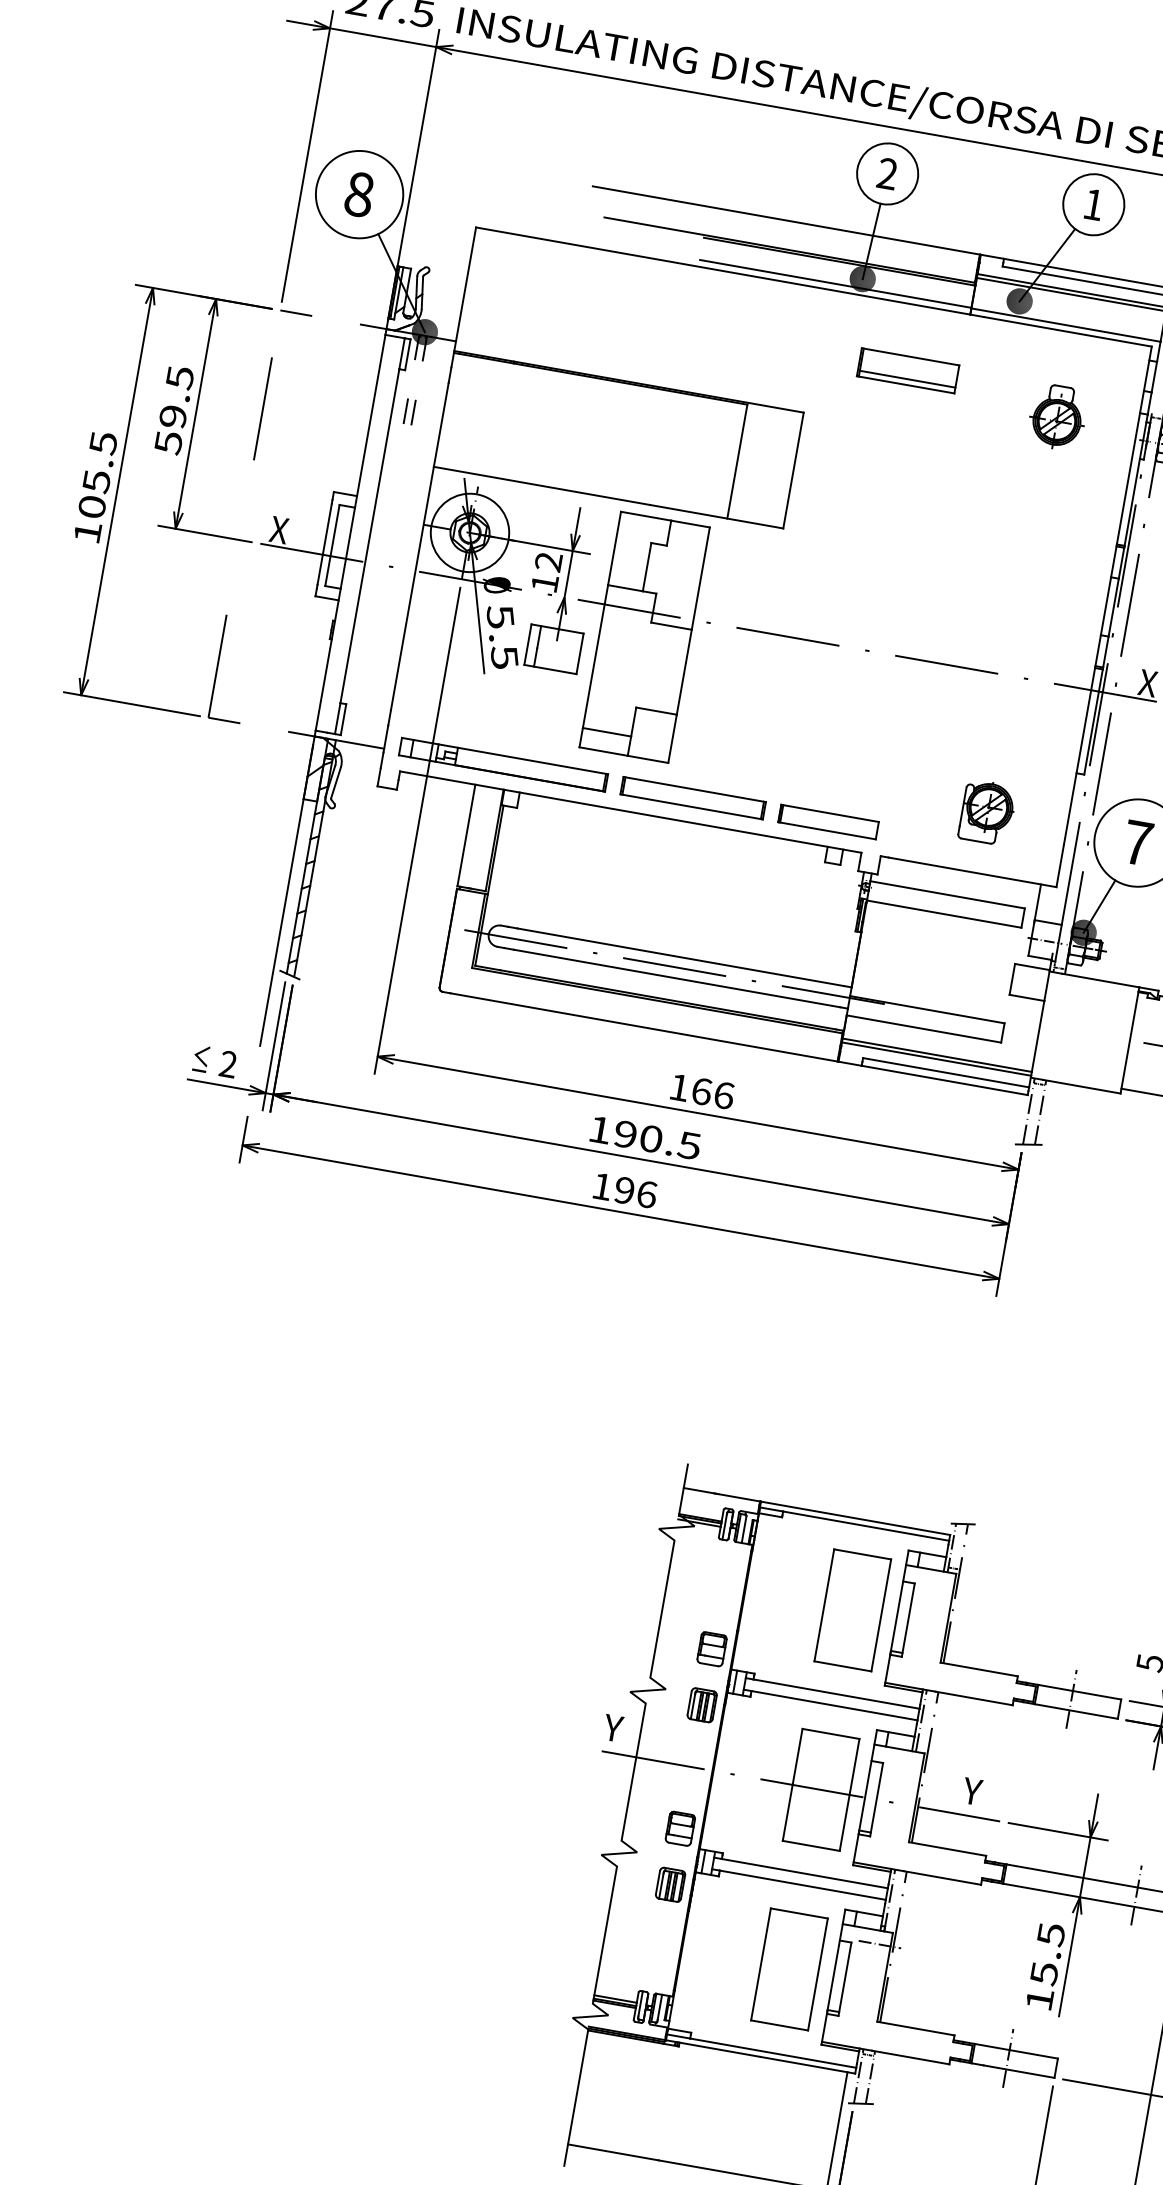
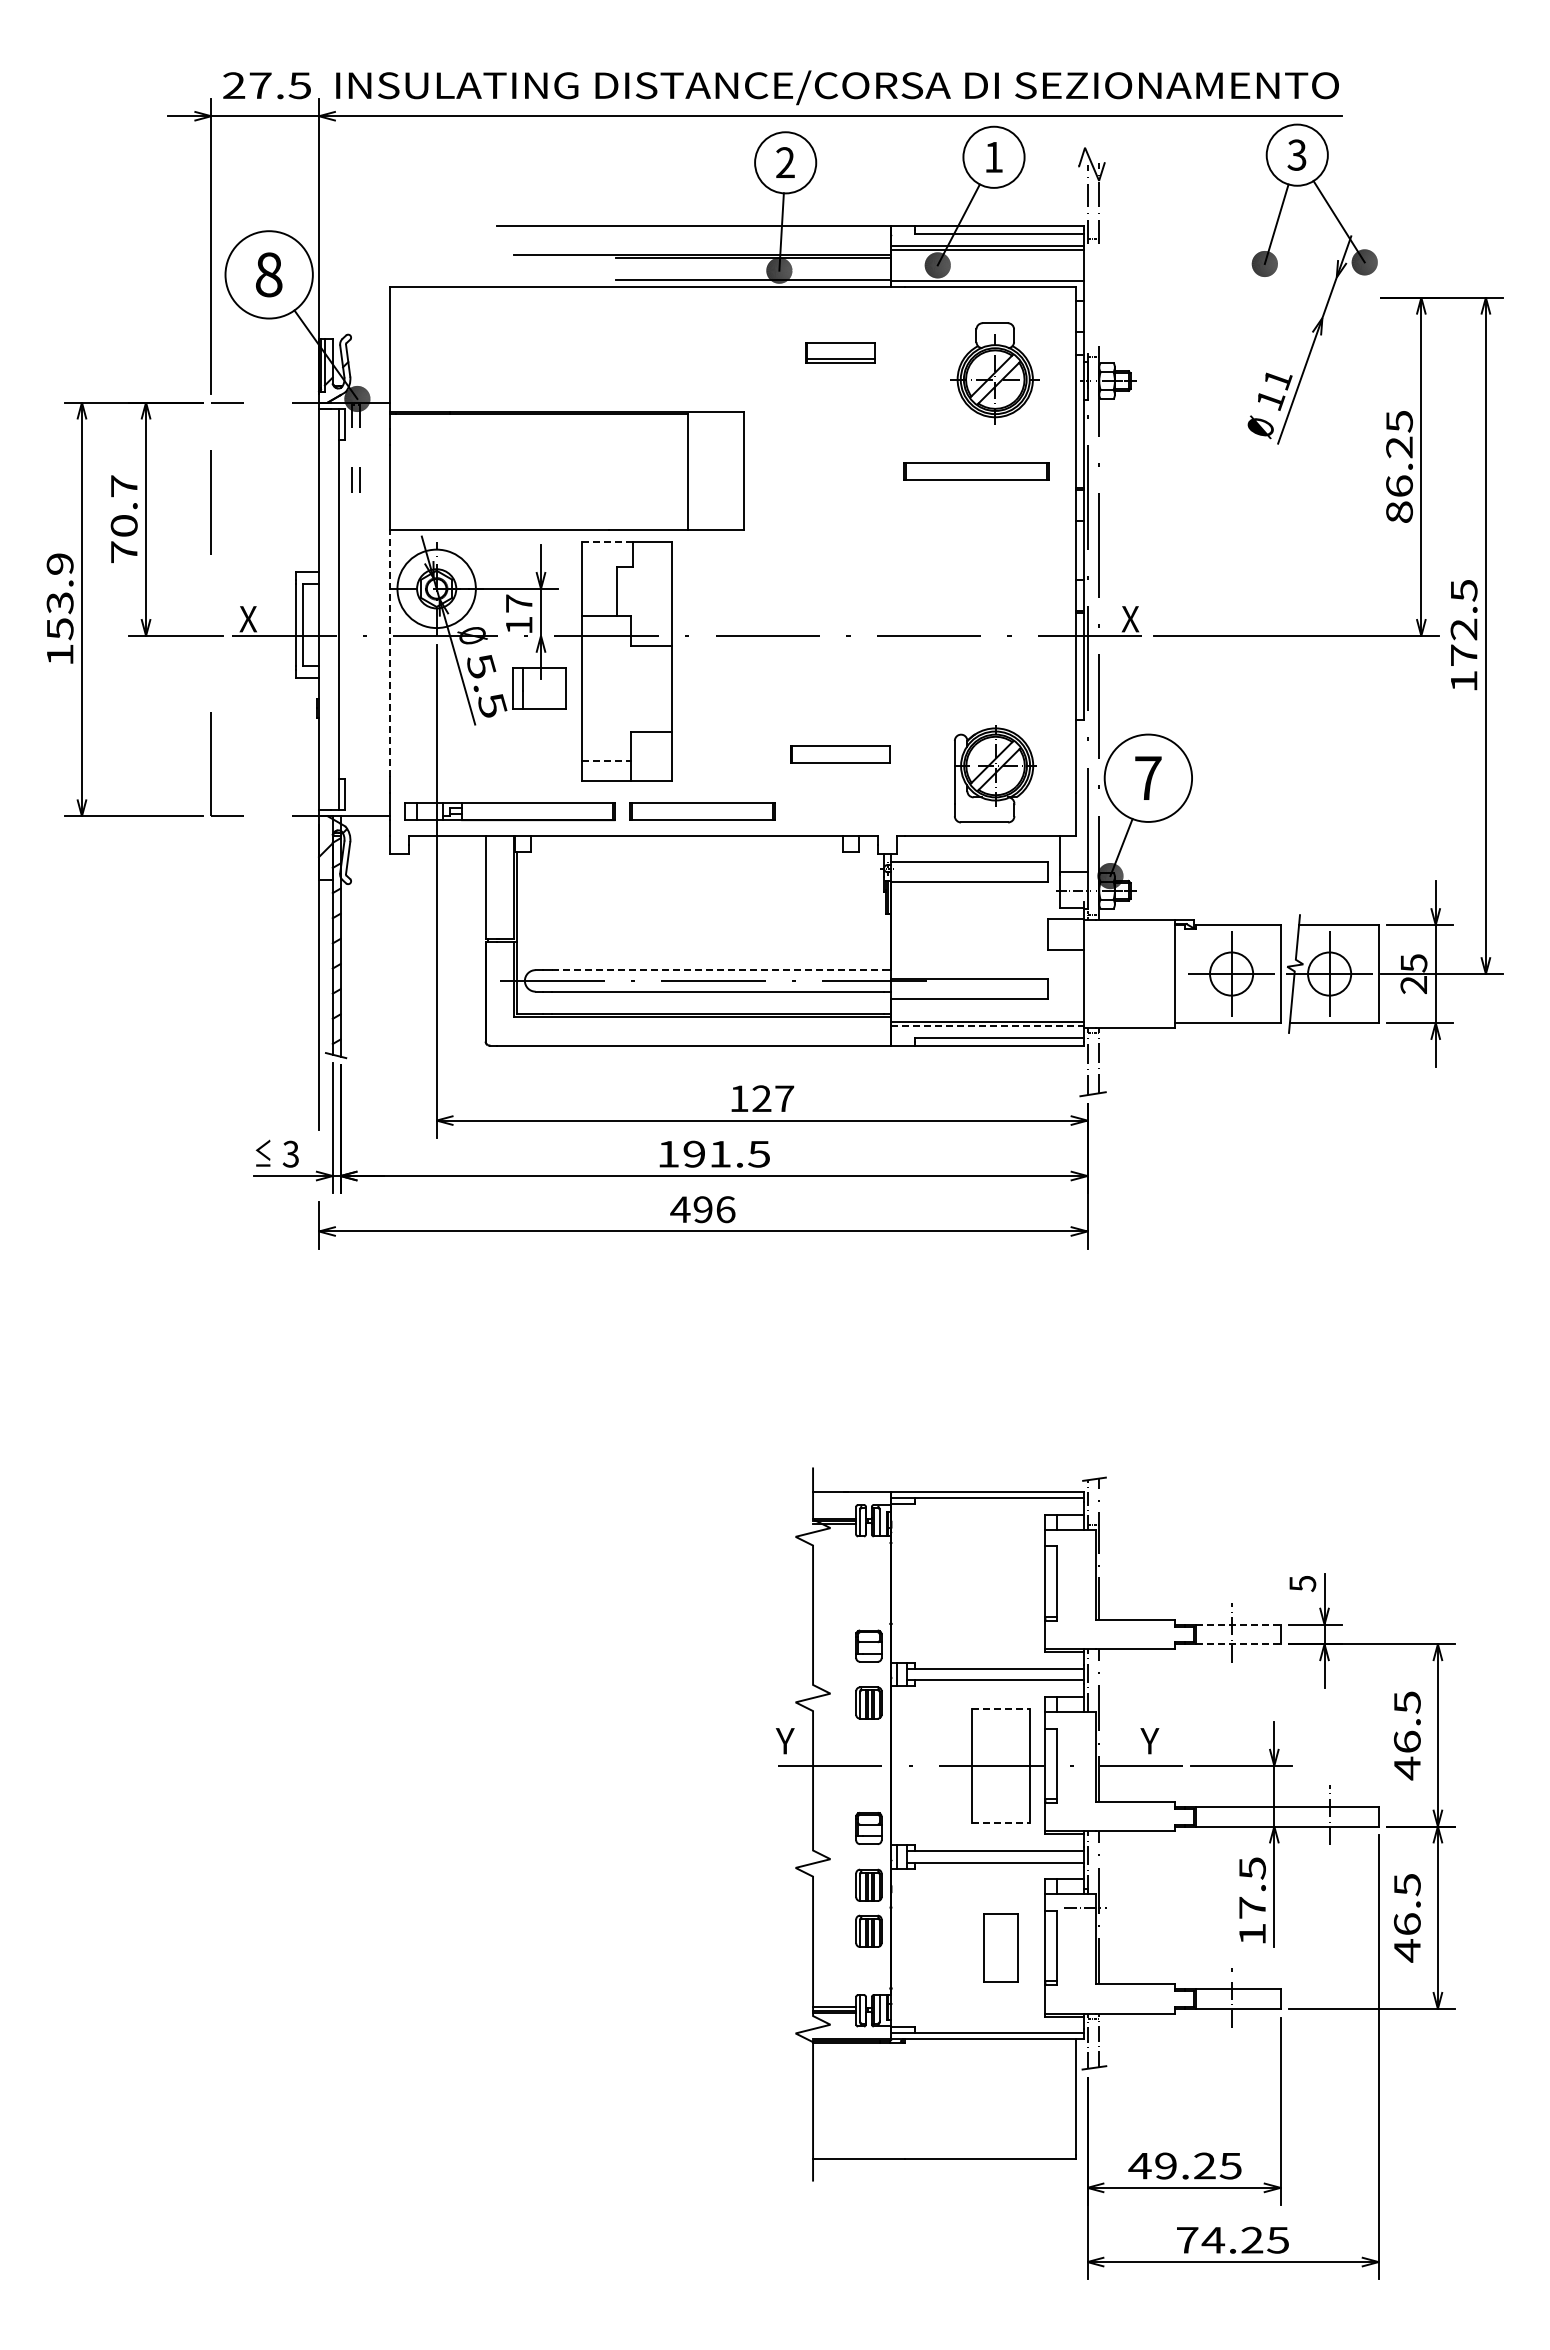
part: (908, 370) -> (840, 352), size x0.7
text: (173, 410) -> (123, 519), 59.5 -> 70.7
part: (1057, 416) -> (995, 372), size x1.6
text: (97, 474) -> (59, 596), 105.5 -> 153.9
part: (1021, 511) -> (976, 471), added
line: (646, 515) -> (607, 541), solid -> dashed
text: (548, 561) -> (518, 603), 12 -> 17
line: (412, 588) -> (389, 653), solid -> dashed
line: (607, 732) -> (606, 761), solid -> dashed
part: (987, 812) -> (994, 774), size x1.6
part: (829, 822) -> (840, 754), moved
line: (680, 957) -> (717, 970), solid -> dashed
line: (937, 1059) -> (988, 1026), solid -> dashed
text: (227, 1064) -> (290, 1154), 2 -> 3
text: (713, 1093) -> (773, 1098), 166 -> 127
text: (651, 1138) -> (720, 1153), 190.5 -> 191.5
text: (602, 1186) -> (680, 1209), 196 -> 496
part: (852, 1610) -> (1000, 1583), removed
line: (1079, 1692) -> (1238, 1624), solid -> dashed
line: (1076, 1711) -> (1238, 1644), solid -> dashed
line: (830, 1733) -> (1000, 1708), solid -> dashed
line: (811, 1845) -> (1000, 1822), solid -> dashed
part: (662, 1929) -> (868, 1930), added
part: (789, 1968) -> (1000, 1947), size x0.6
text: (1044, 1973) -> (1252, 1907), 15.5 -> 17.5

